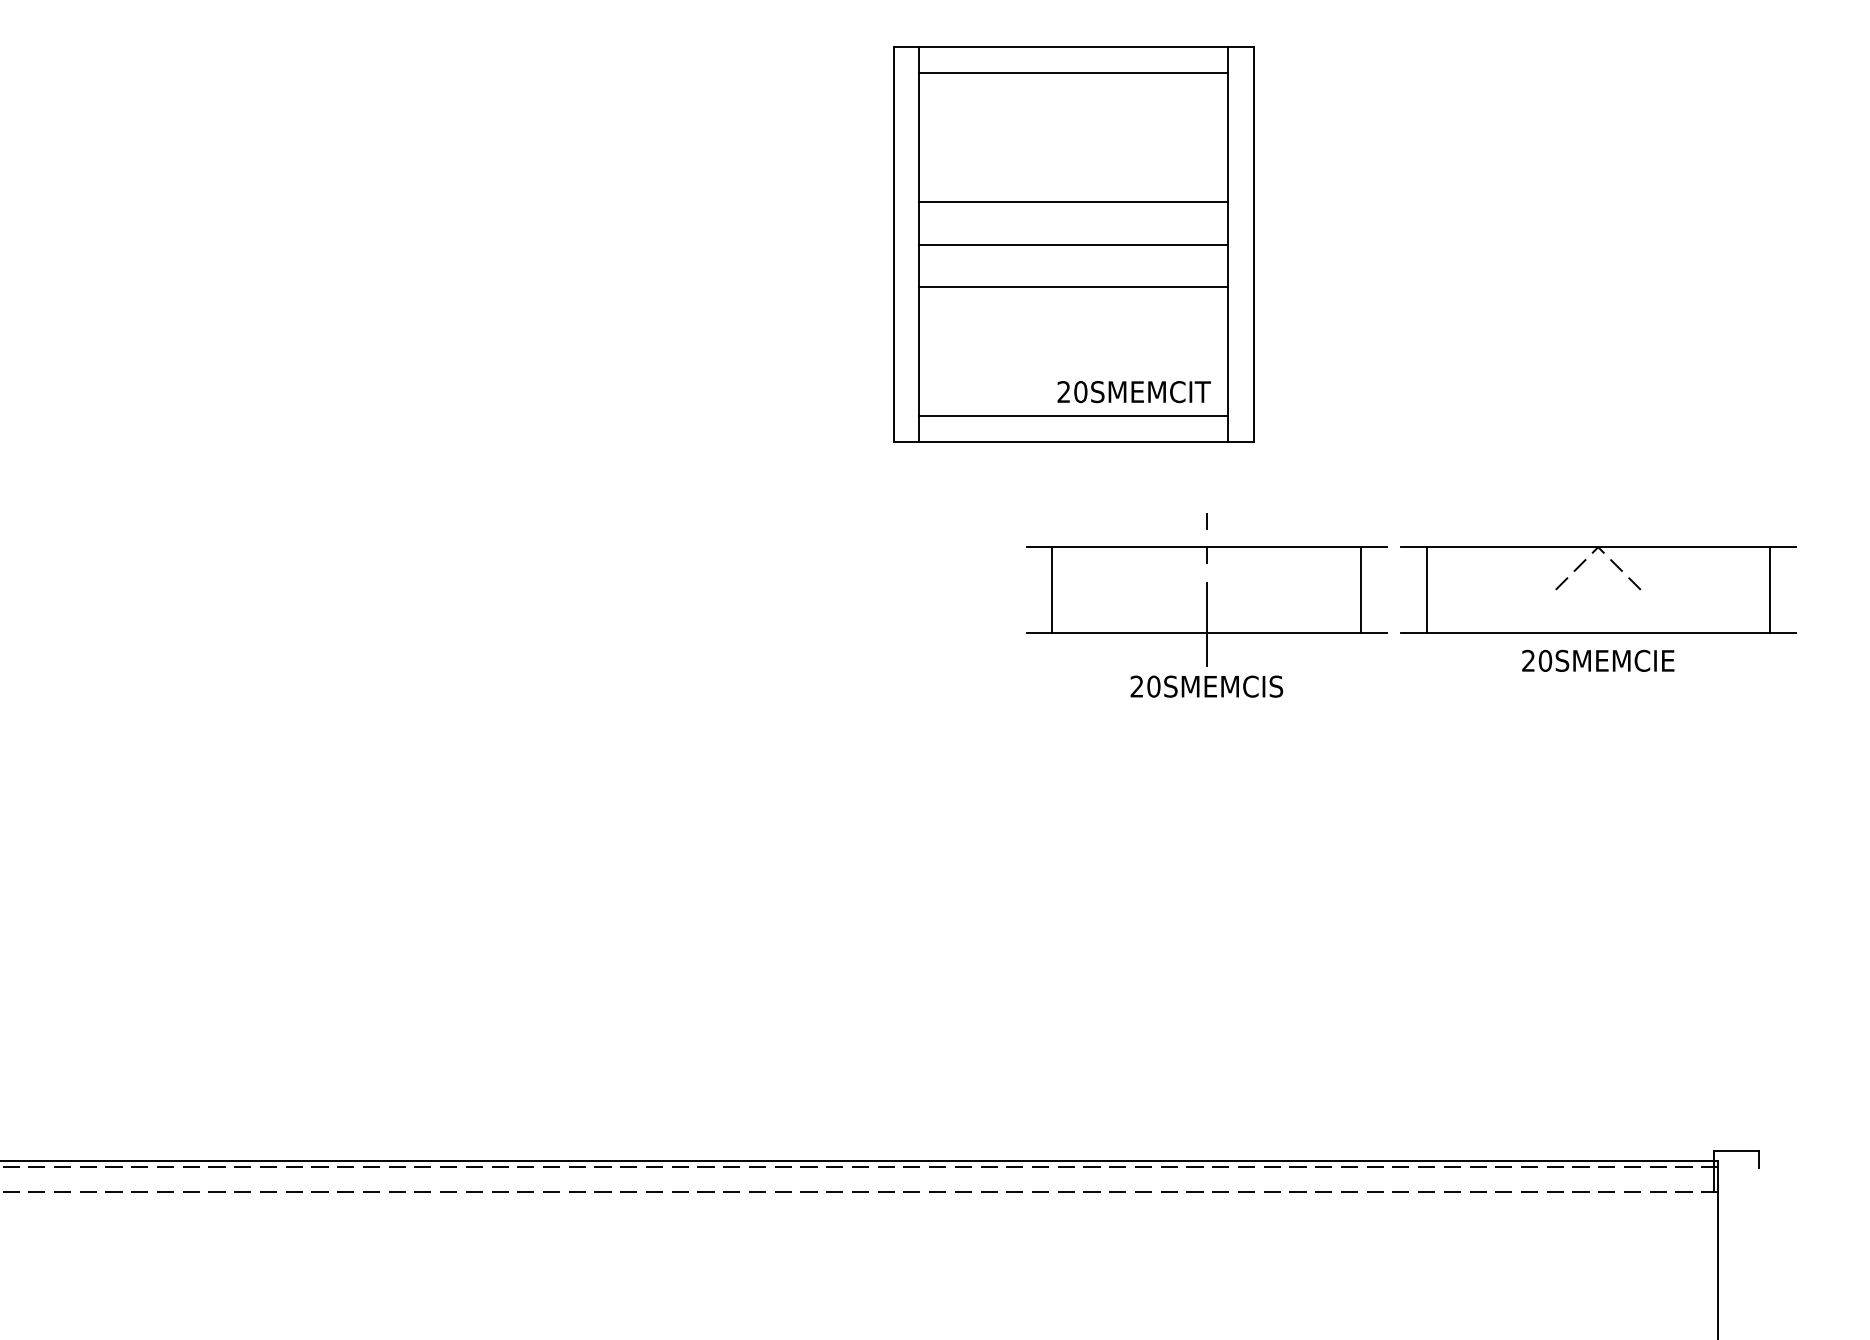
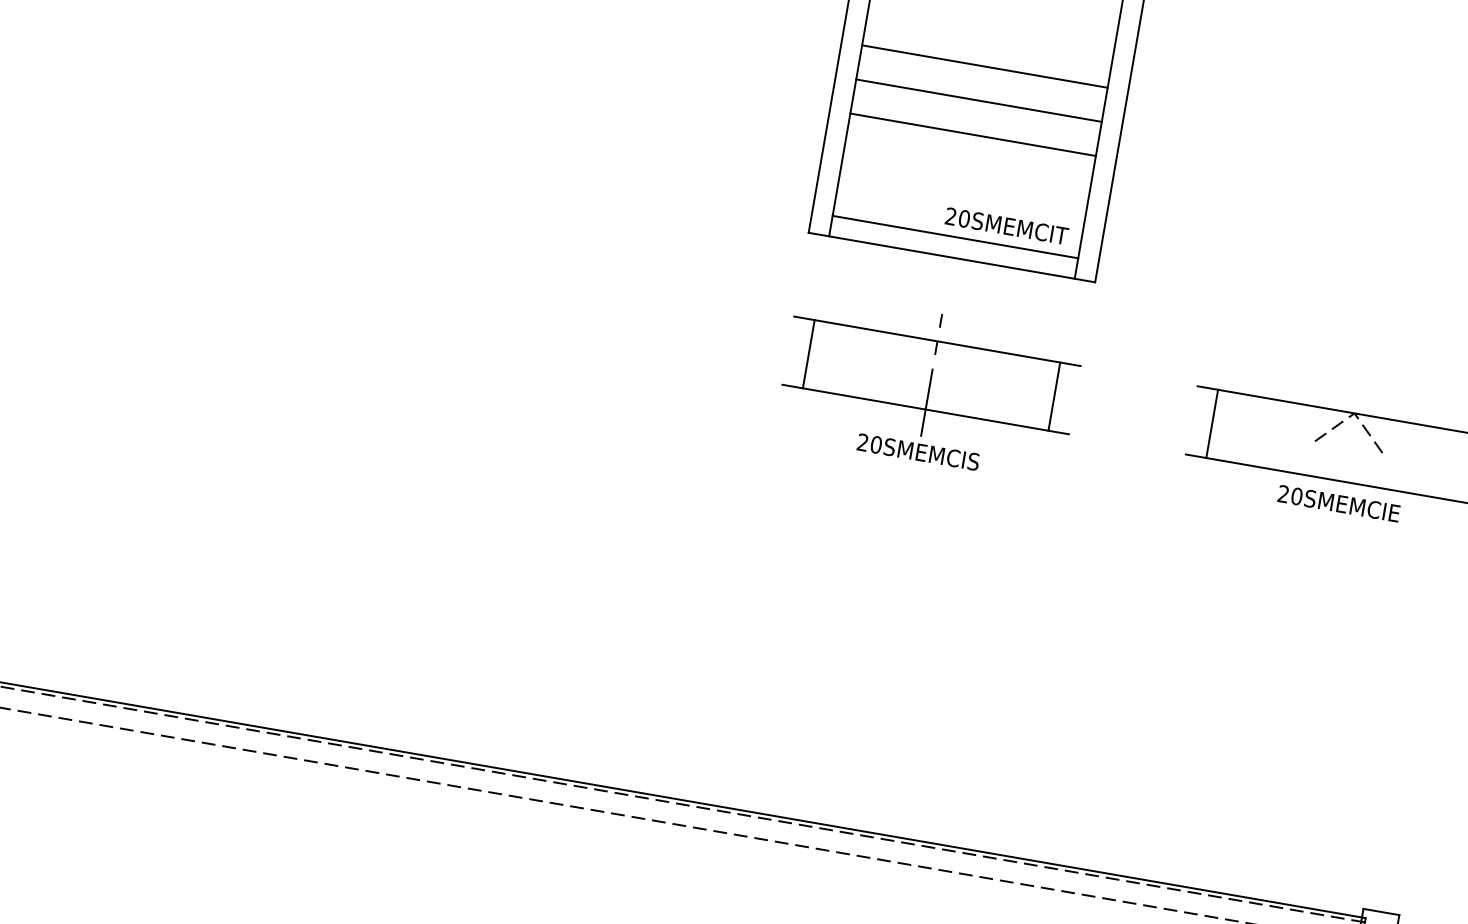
part: (1206, 605) -> (929, 387), moved

